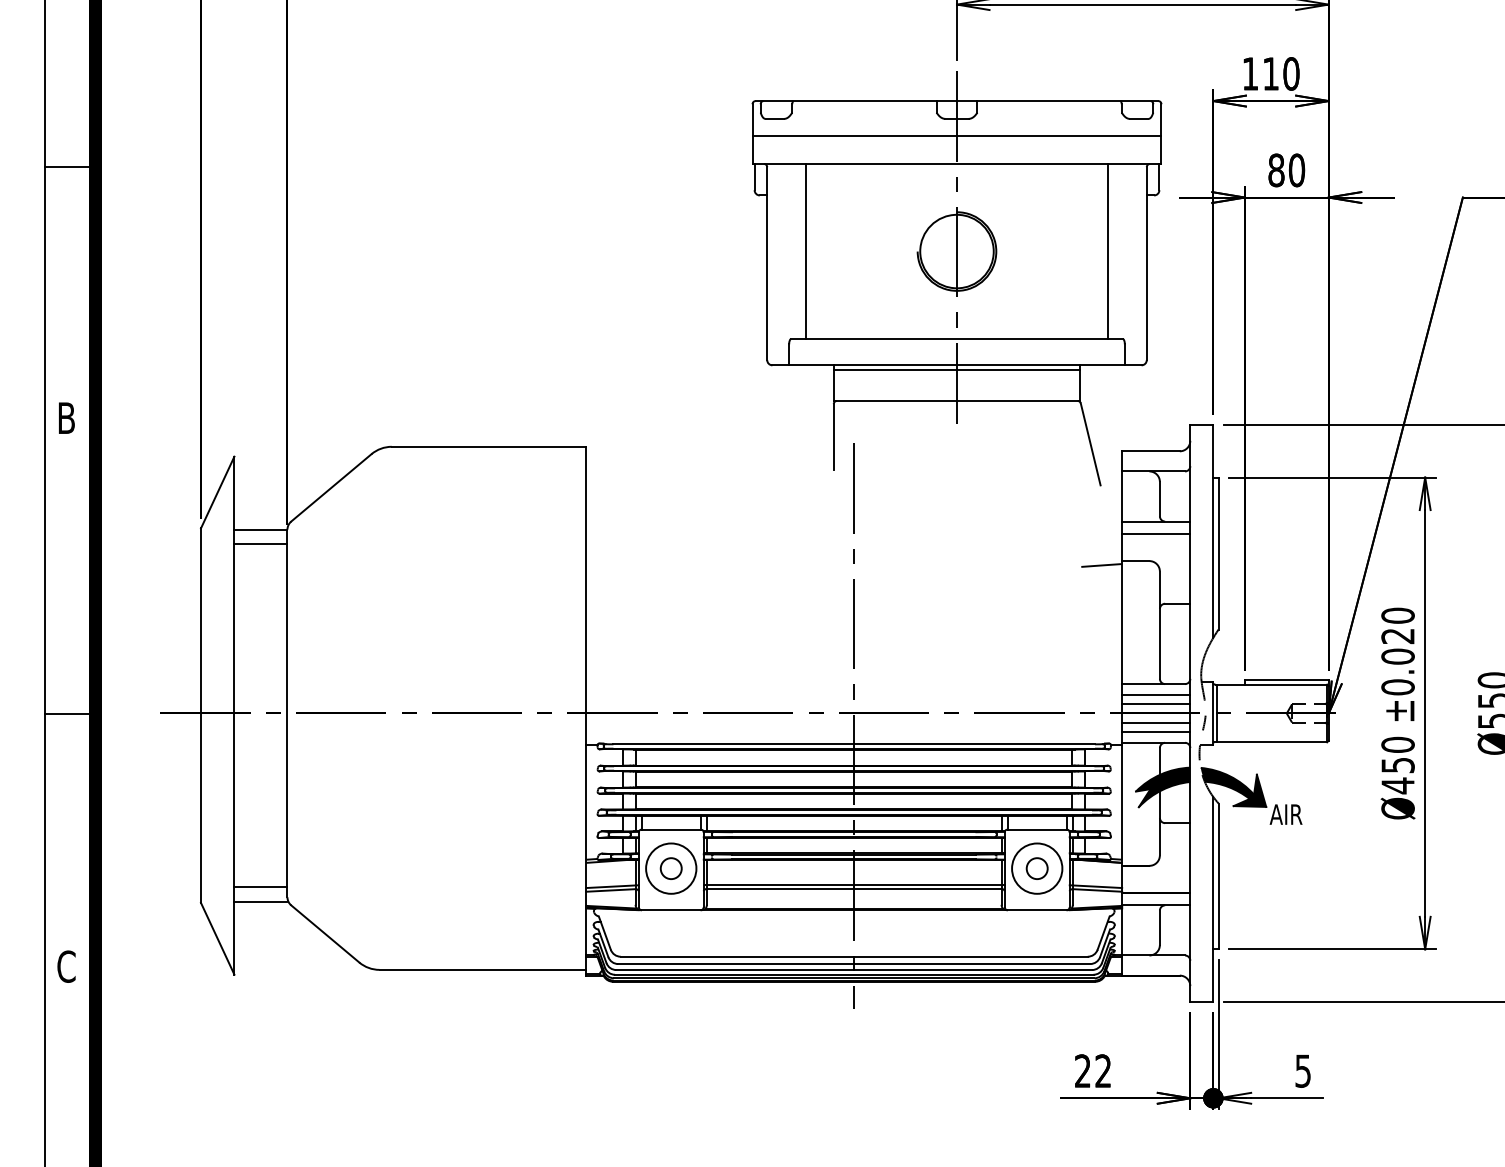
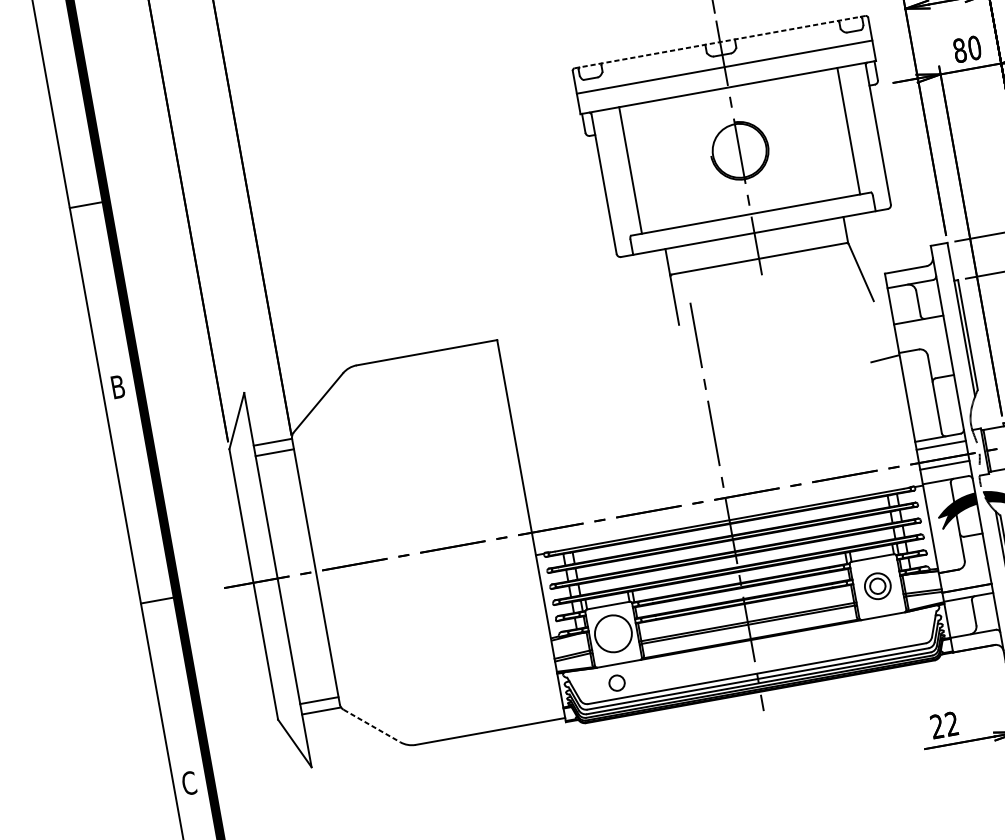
line: (957, 101) -> (720, 42), solid -> dashed
line: (956, 369) -> (754, 236), removed
line: (1156, 534) -> (920, 329), removed
line: (1156, 704) -> (942, 452), removed
line: (1156, 731) -> (946, 471), removed
circle: (670, 868) -> (616, 683), moved
circle: (1037, 868) -> (878, 586), size x0.7
line: (325, 934) -> (372, 726), solid -> dashed

